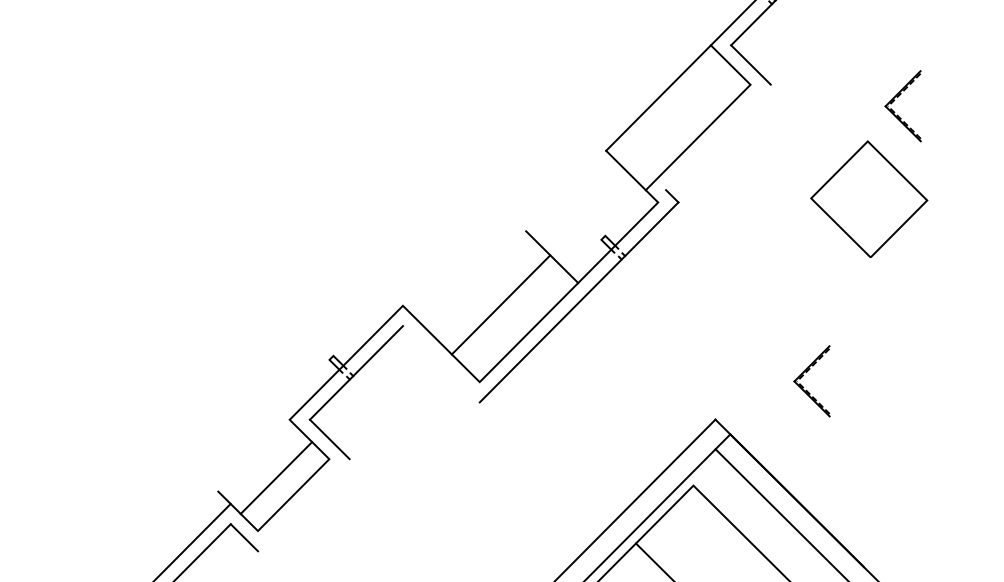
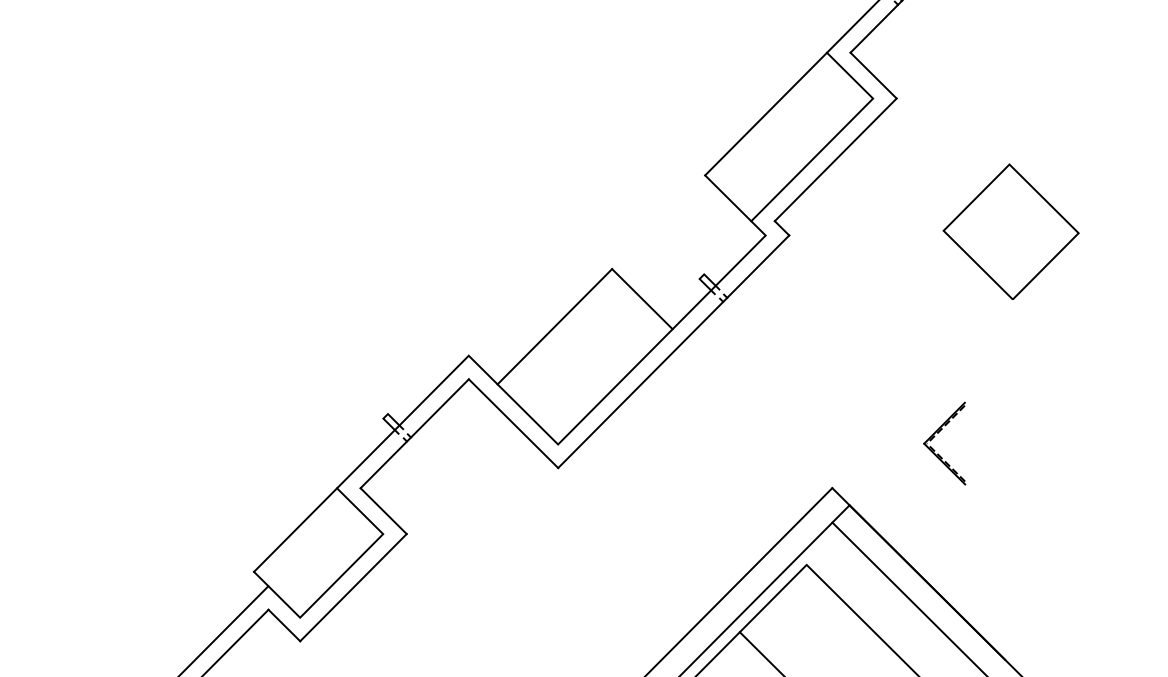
part: (895, 100) -> (1041, 116), removed
line: (718, 137) -> (835, 159), added
line: (500, 304) -> (554, 326), moved
line: (441, 364) -> (513, 423), added
line: (276, 477) -> (295, 529), moved
line: (303, 505) -> (353, 587), added

